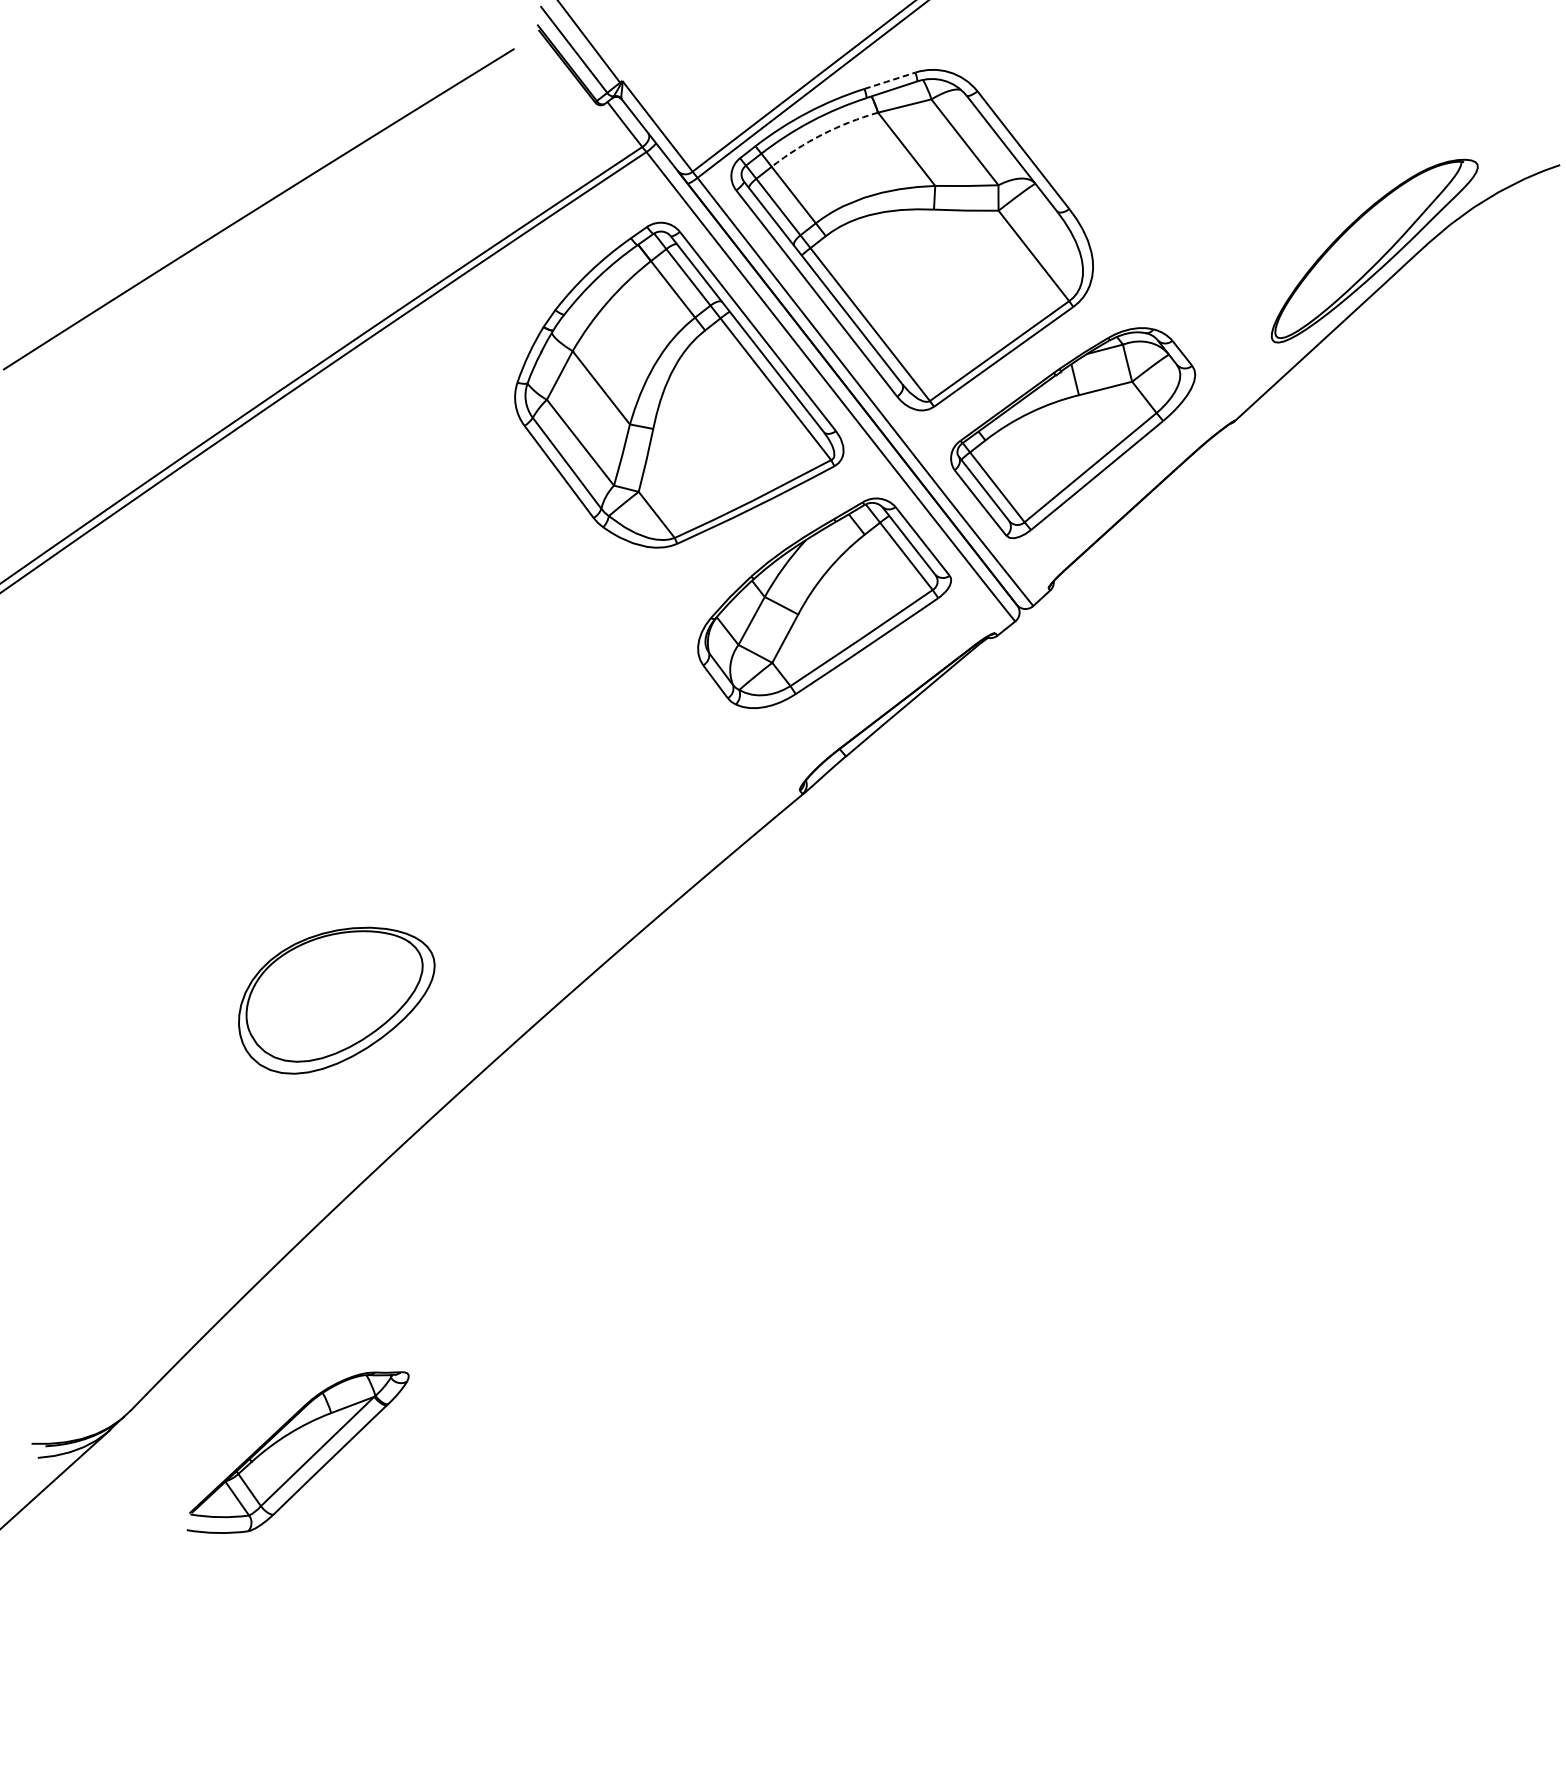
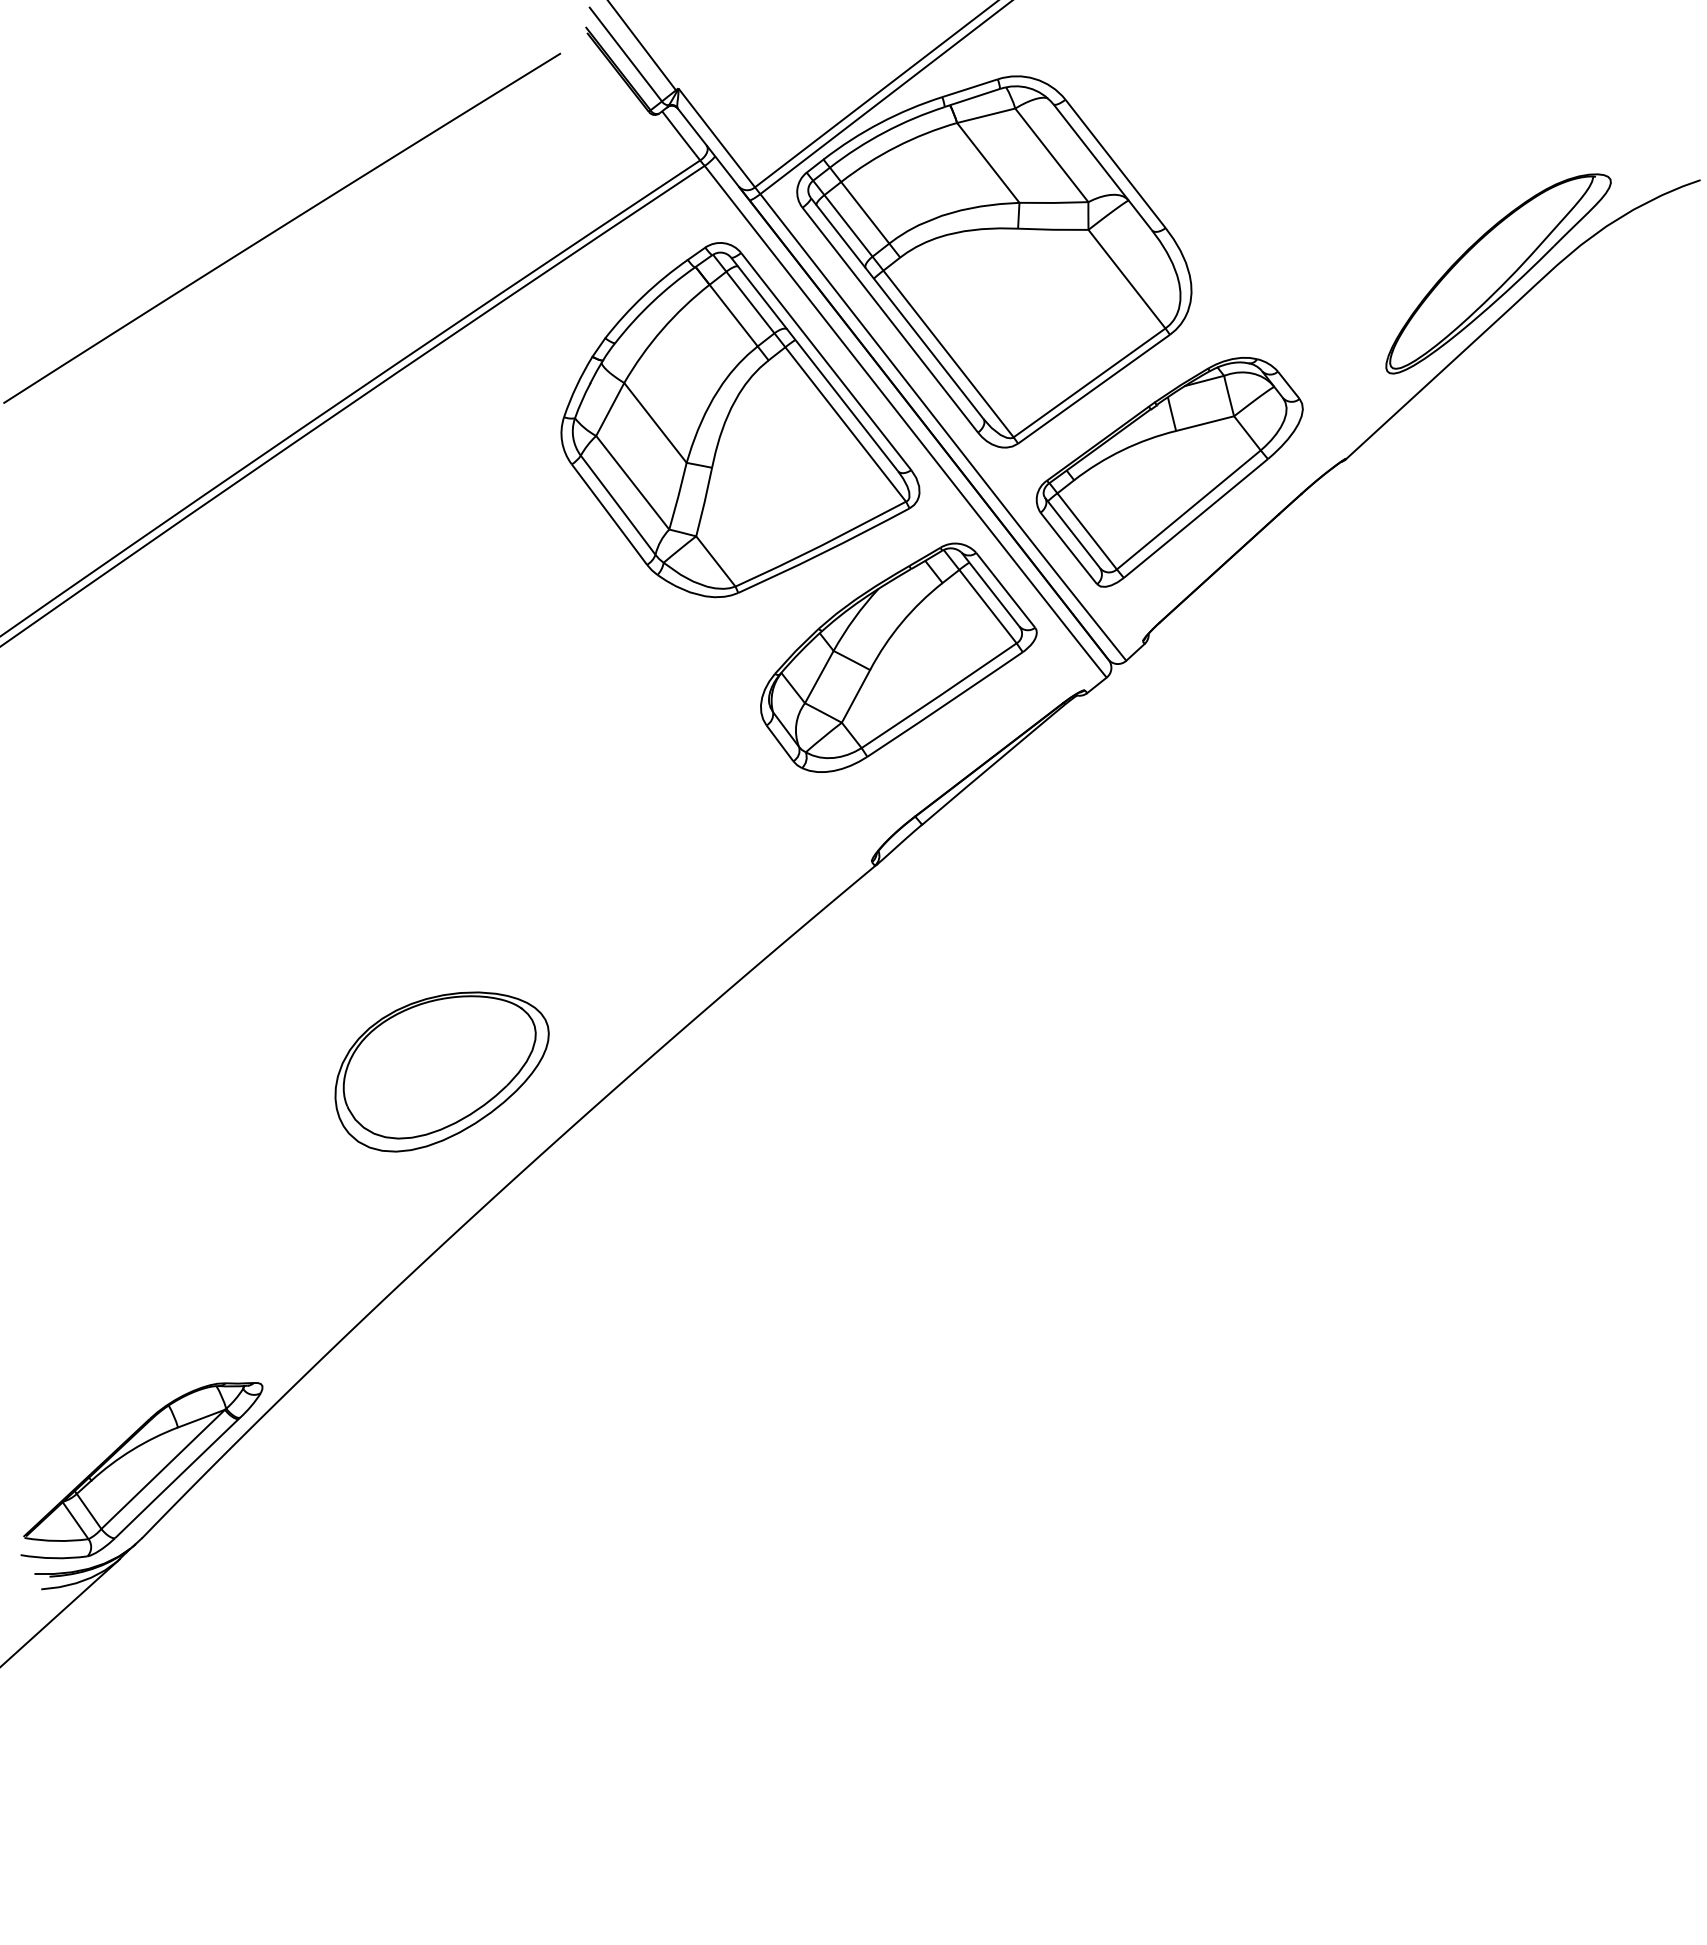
line: (889, 81) -> (969, 88), dashed -> solid
arc: (822, 134) -> (896, 146), dashed -> solid
part: (336, 1000) -> (441, 1071), moved
part: (297, 1452) -> (141, 1470), moved

